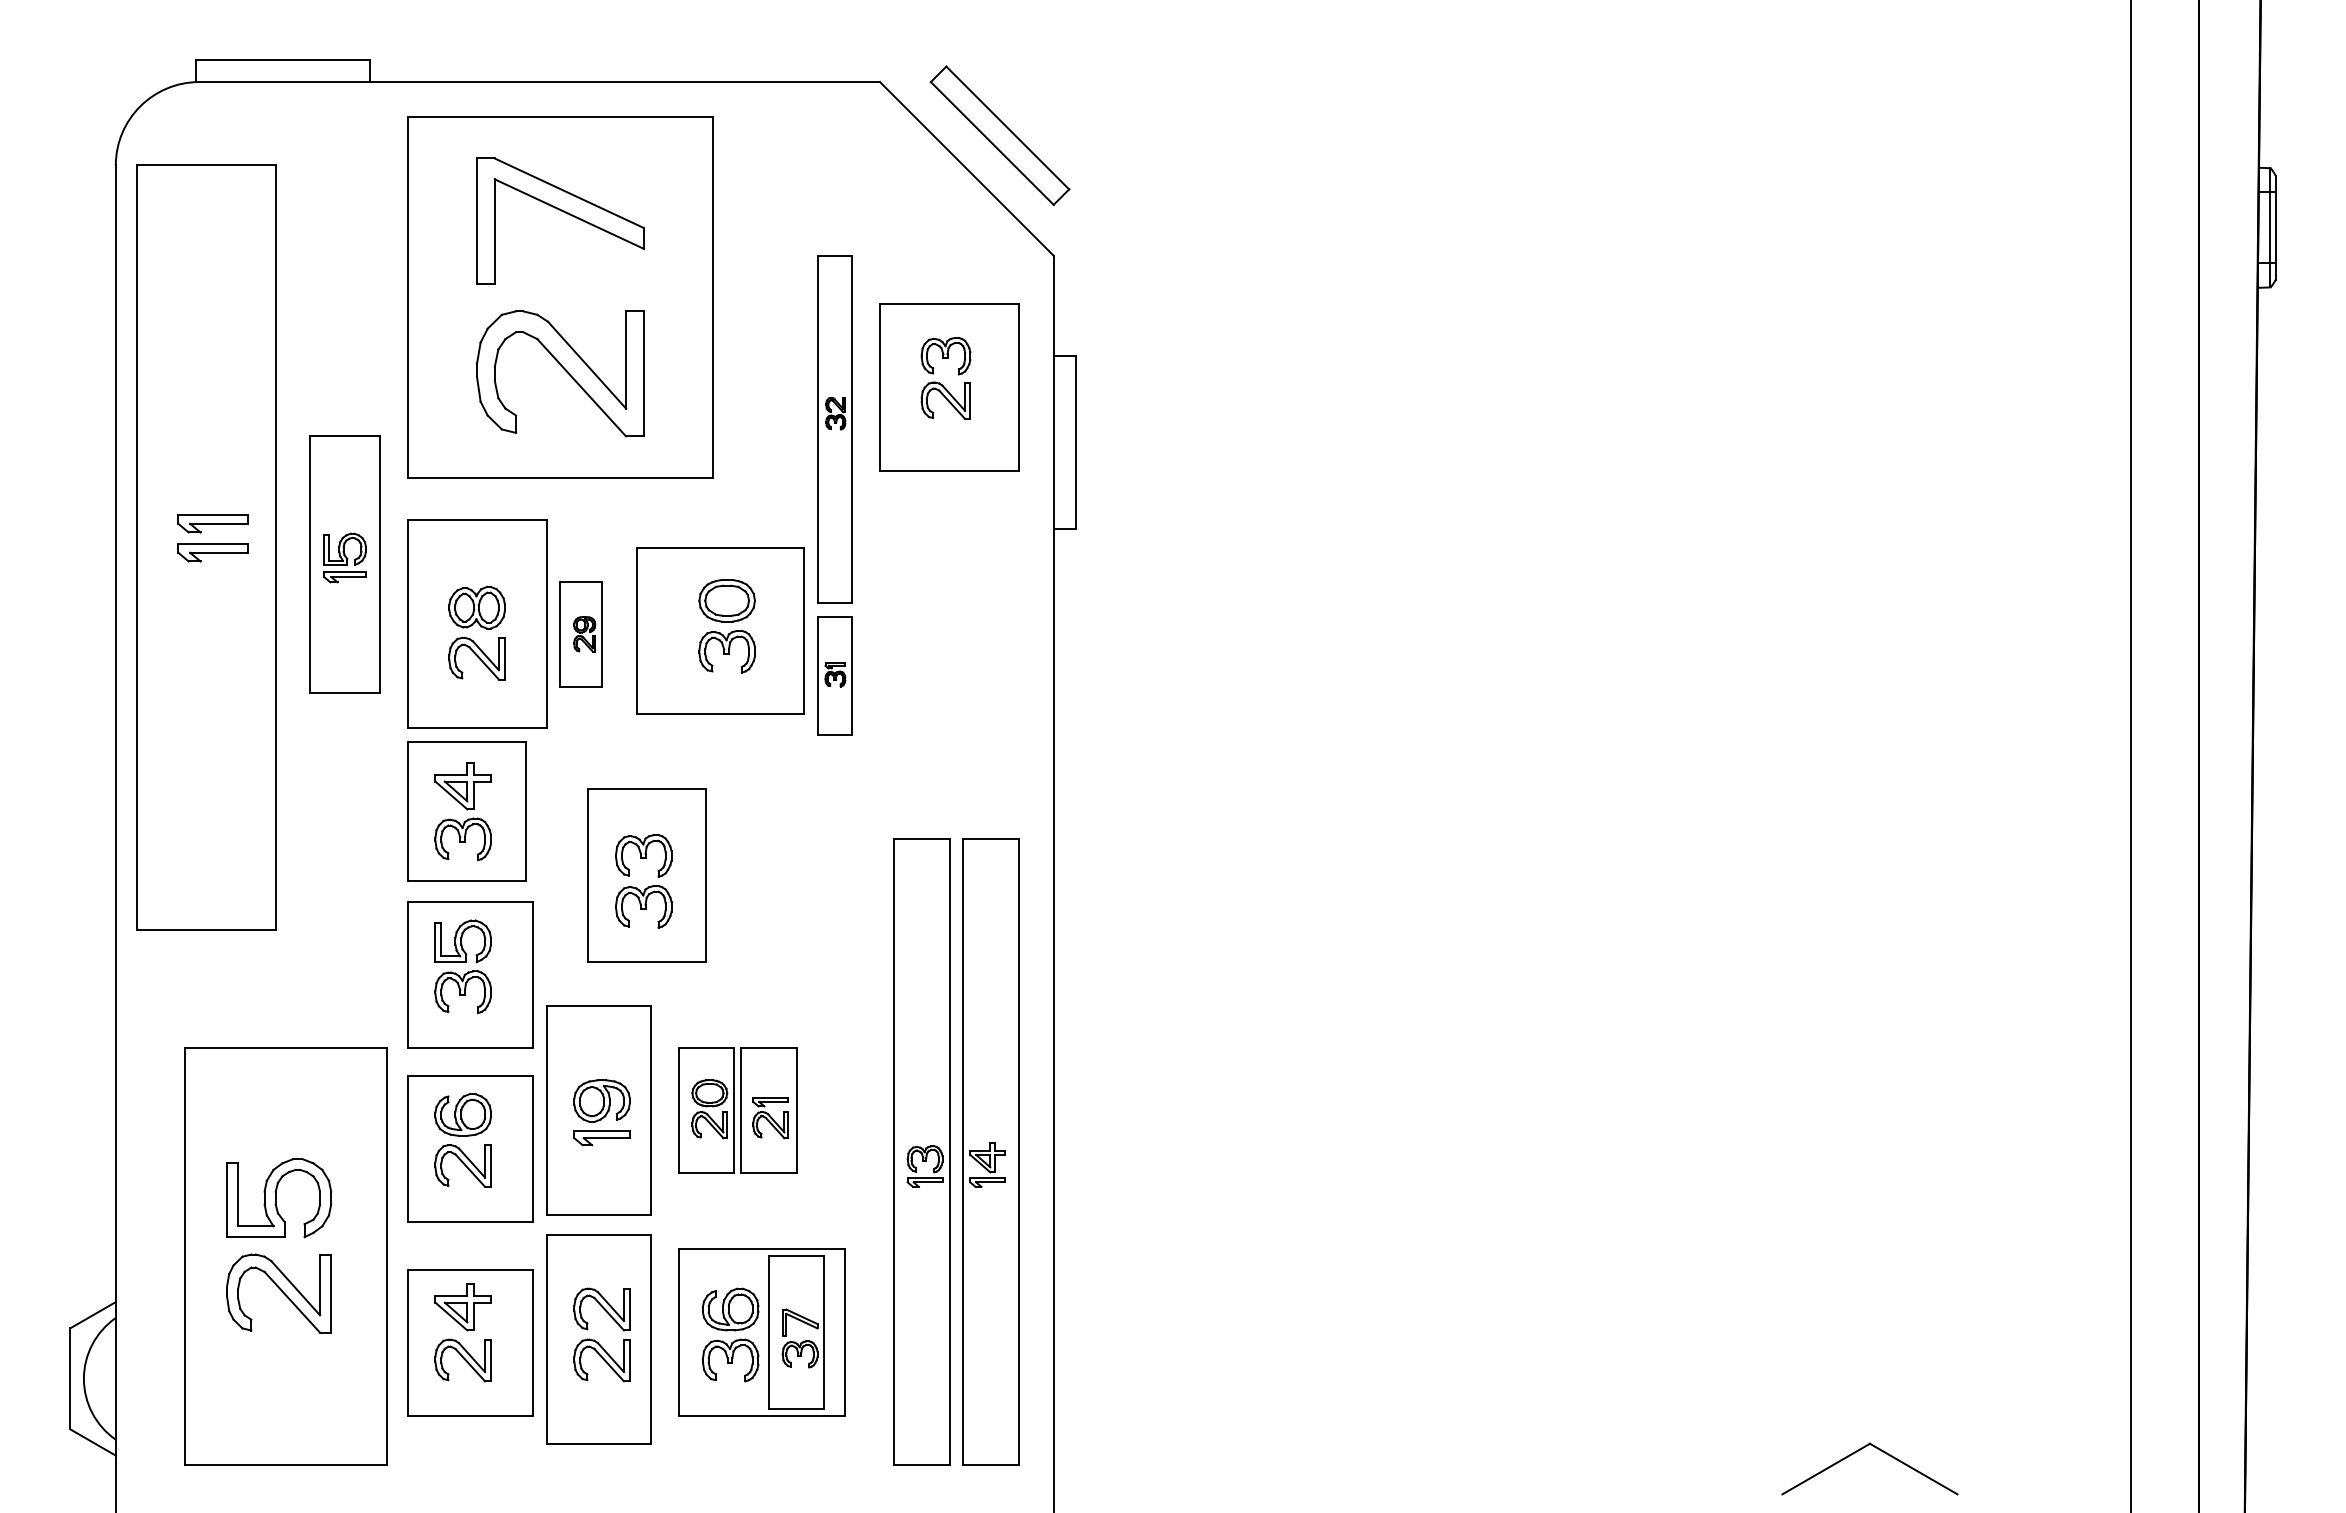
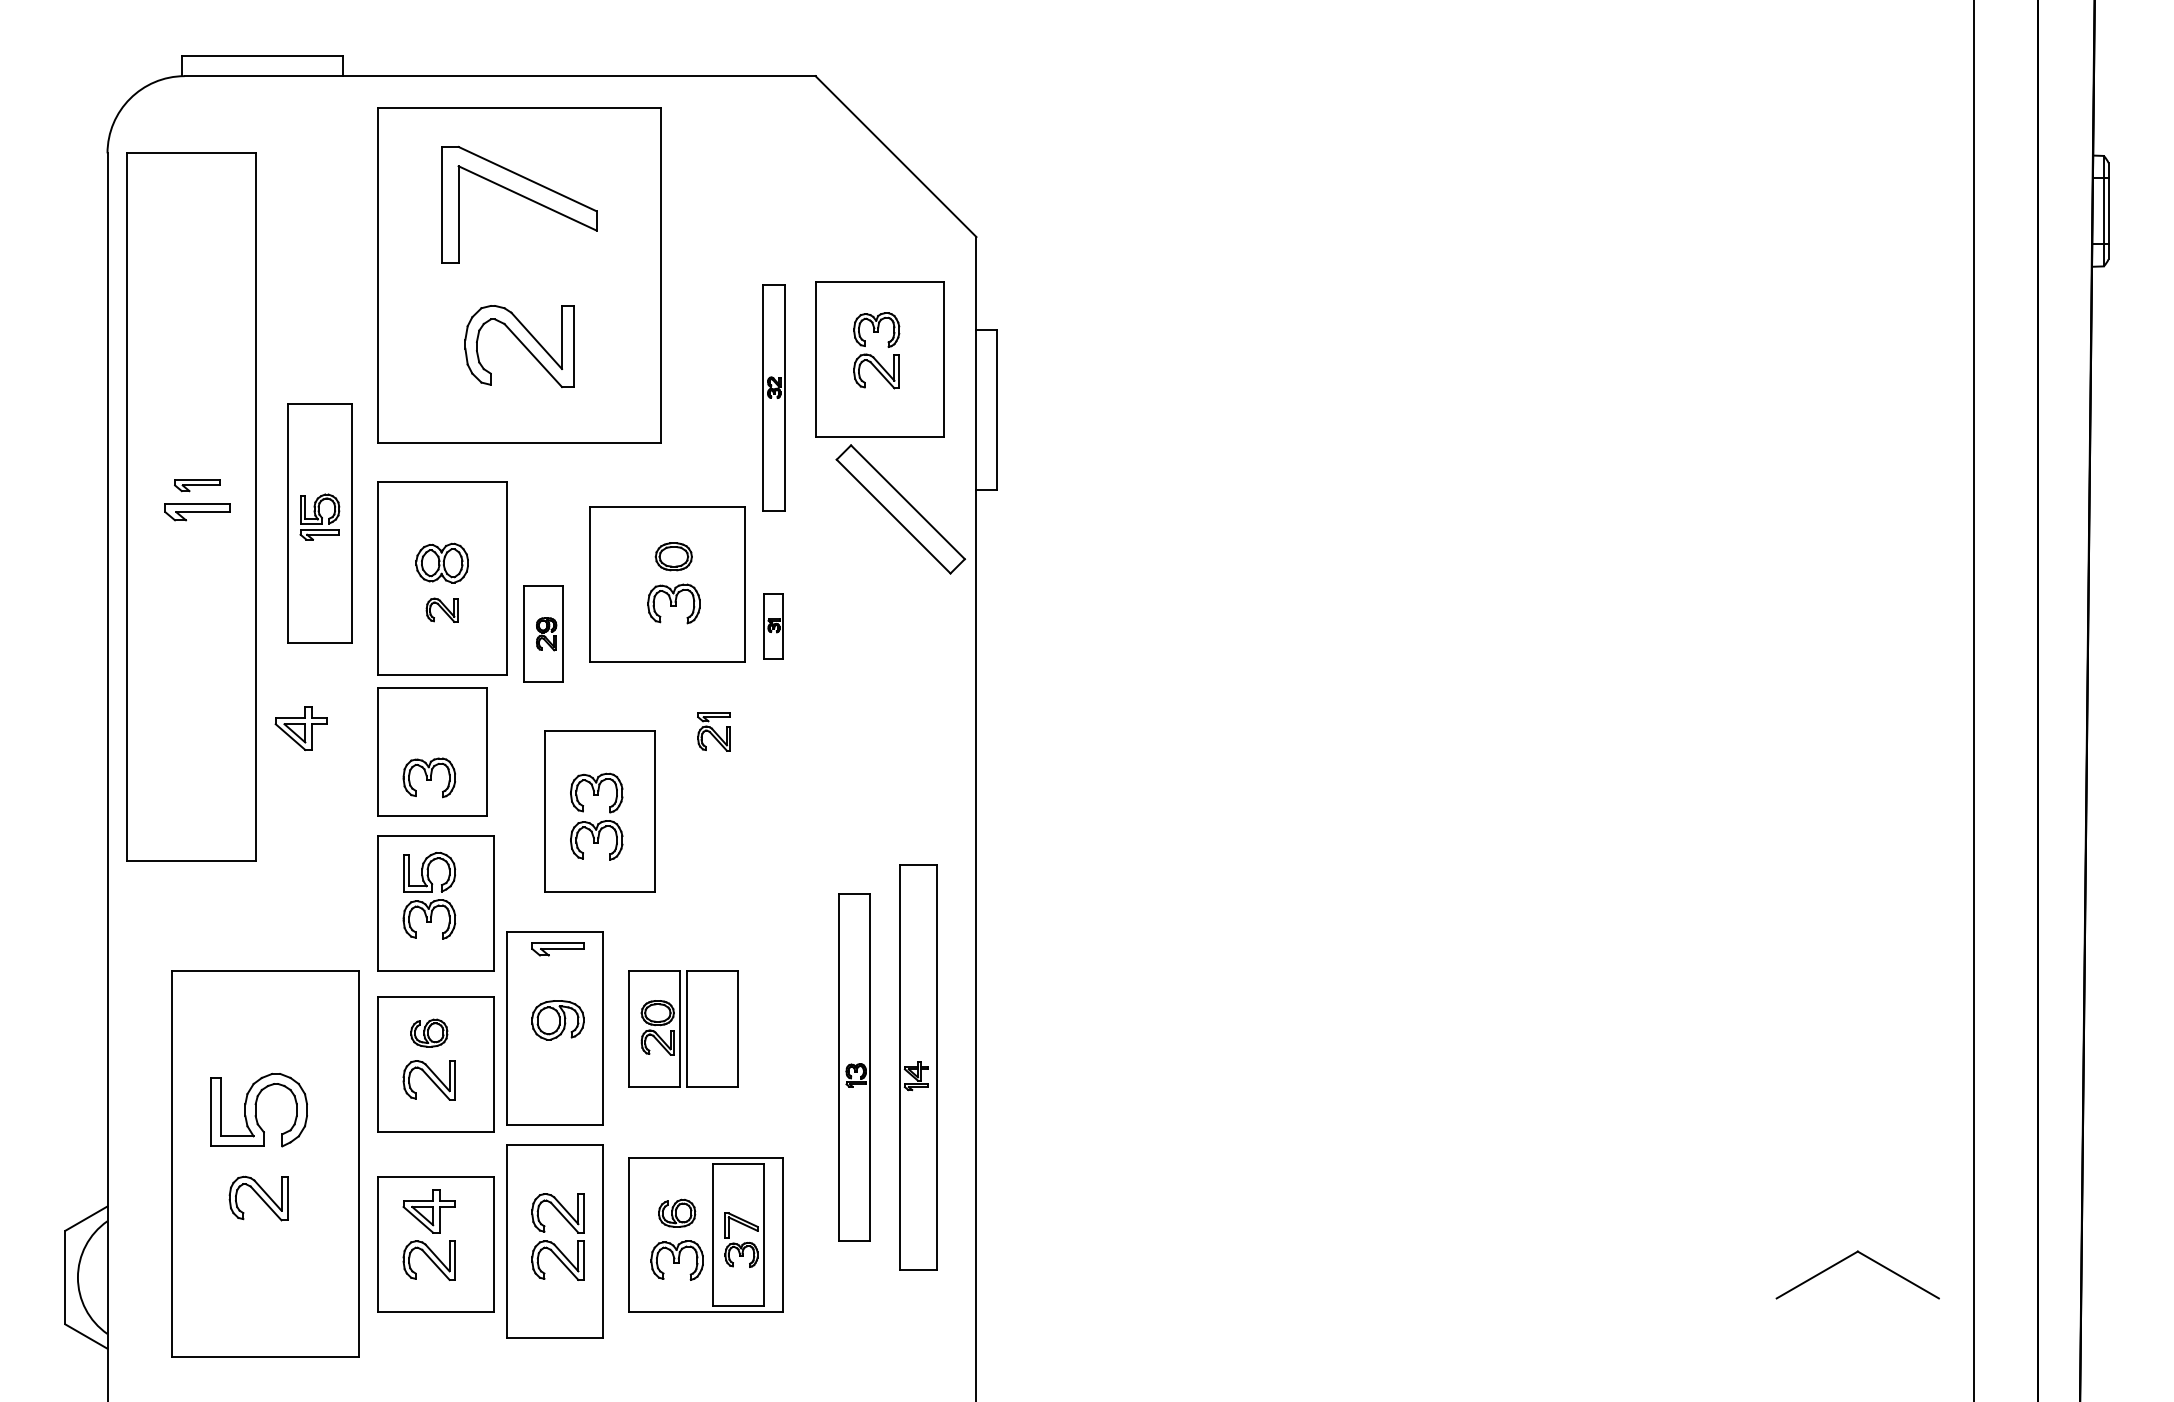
part: (999, 135) -> (900, 509), moved
part: (560, 373) -> (519, 346), size x0.7
part: (834, 429) -> (773, 398), size x0.7
part: (212, 523) -> (197, 485), size x0.7
part: (726, 600) -> (673, 556), size x0.7
part: (580, 634) -> (542, 634), moved
part: (476, 658) -> (441, 610), size x0.6
part: (834, 675) -> (773, 625), size x0.6
part: (462, 786) -> (300, 728), moved
part: (462, 1114) -> (428, 1032), size x0.7
part: (770, 1118) -> (714, 732), moved
part: (601, 1138) -> (557, 949), moved
part: (921, 1151) -> (853, 1066), size x0.6
part: (990, 1151) -> (917, 1066), size x0.7
part: (278, 1293) -> (258, 1198), size x0.6
part: (730, 1309) -> (677, 1213), size x0.7
part: (1857, 1452) -> (1846, 1259), moved

